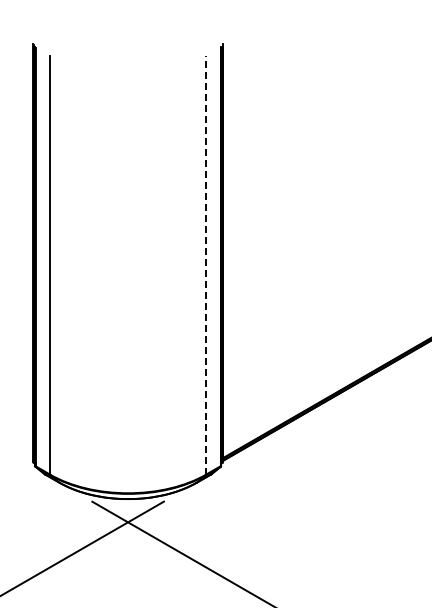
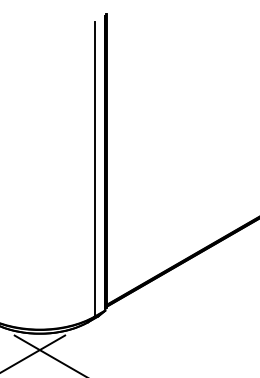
line: (206, 264) -> (95, 168), dashed -> solid

